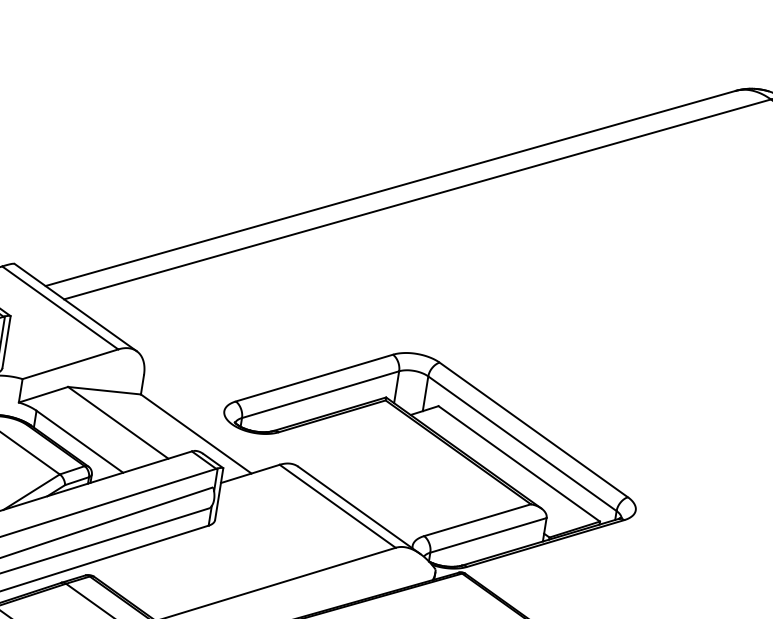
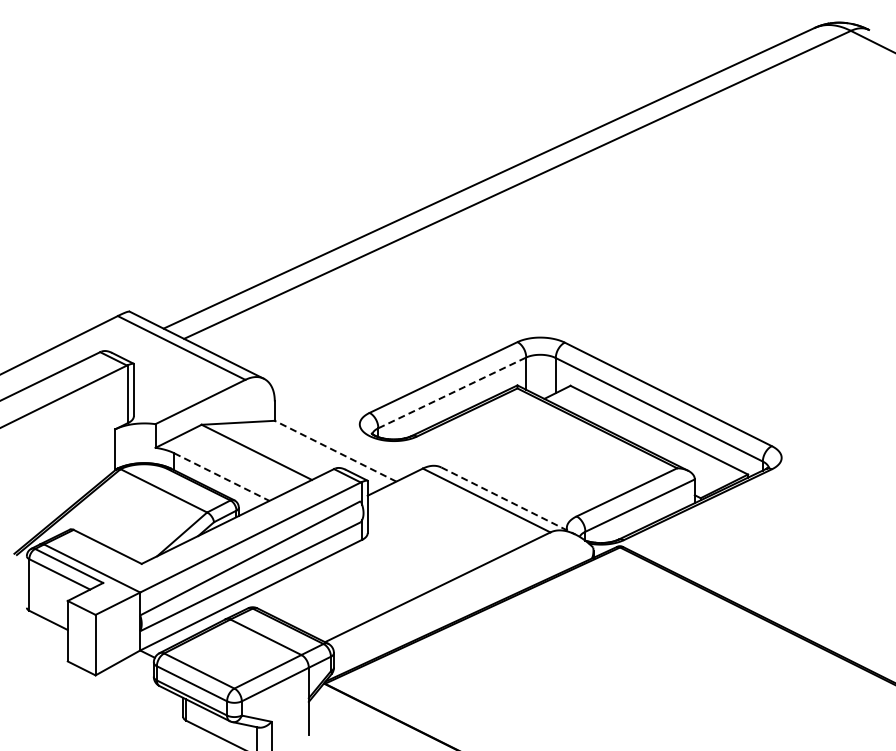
line: (320, 394) -> (452, 392), solid -> dashed
line: (196, 434) -> (335, 451), solid -> dashed
line: (80, 442) -> (222, 477), solid -> dashed
line: (359, 510) -> (508, 501), solid -> dashed

